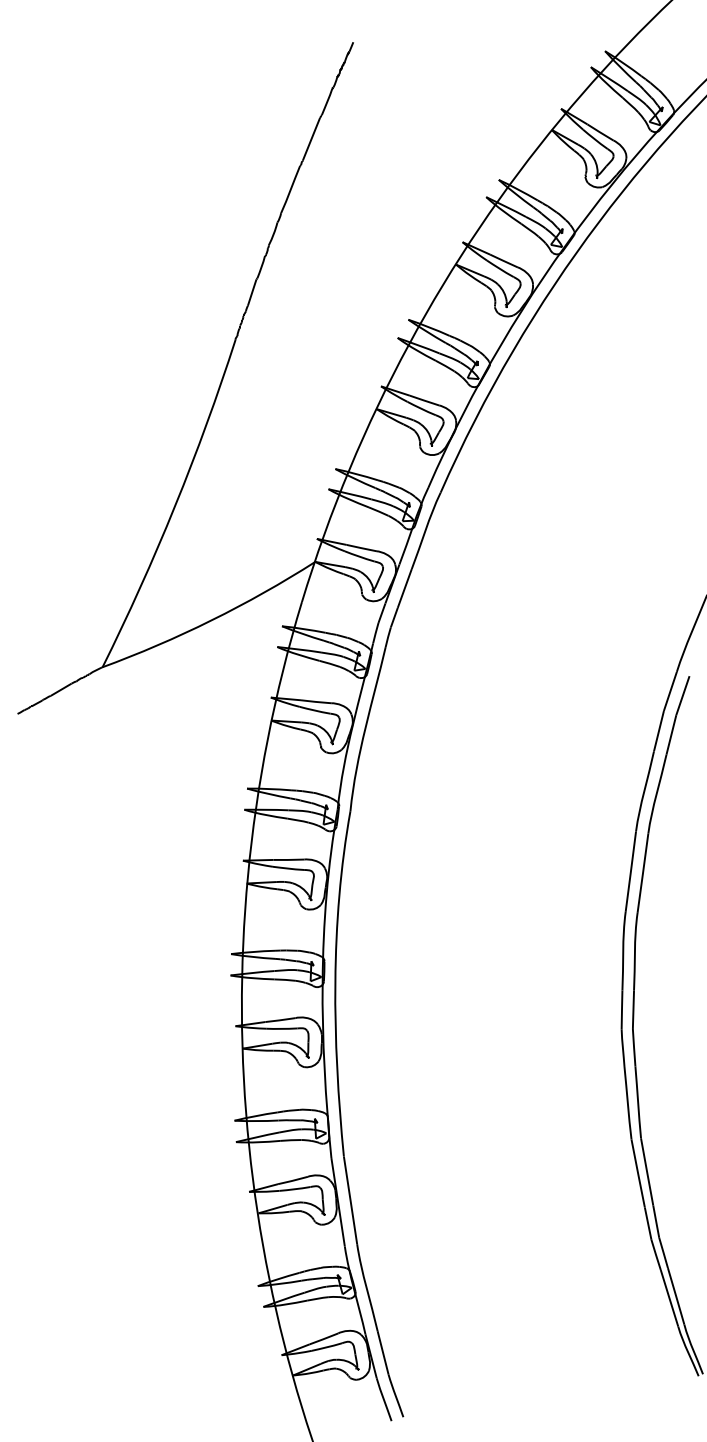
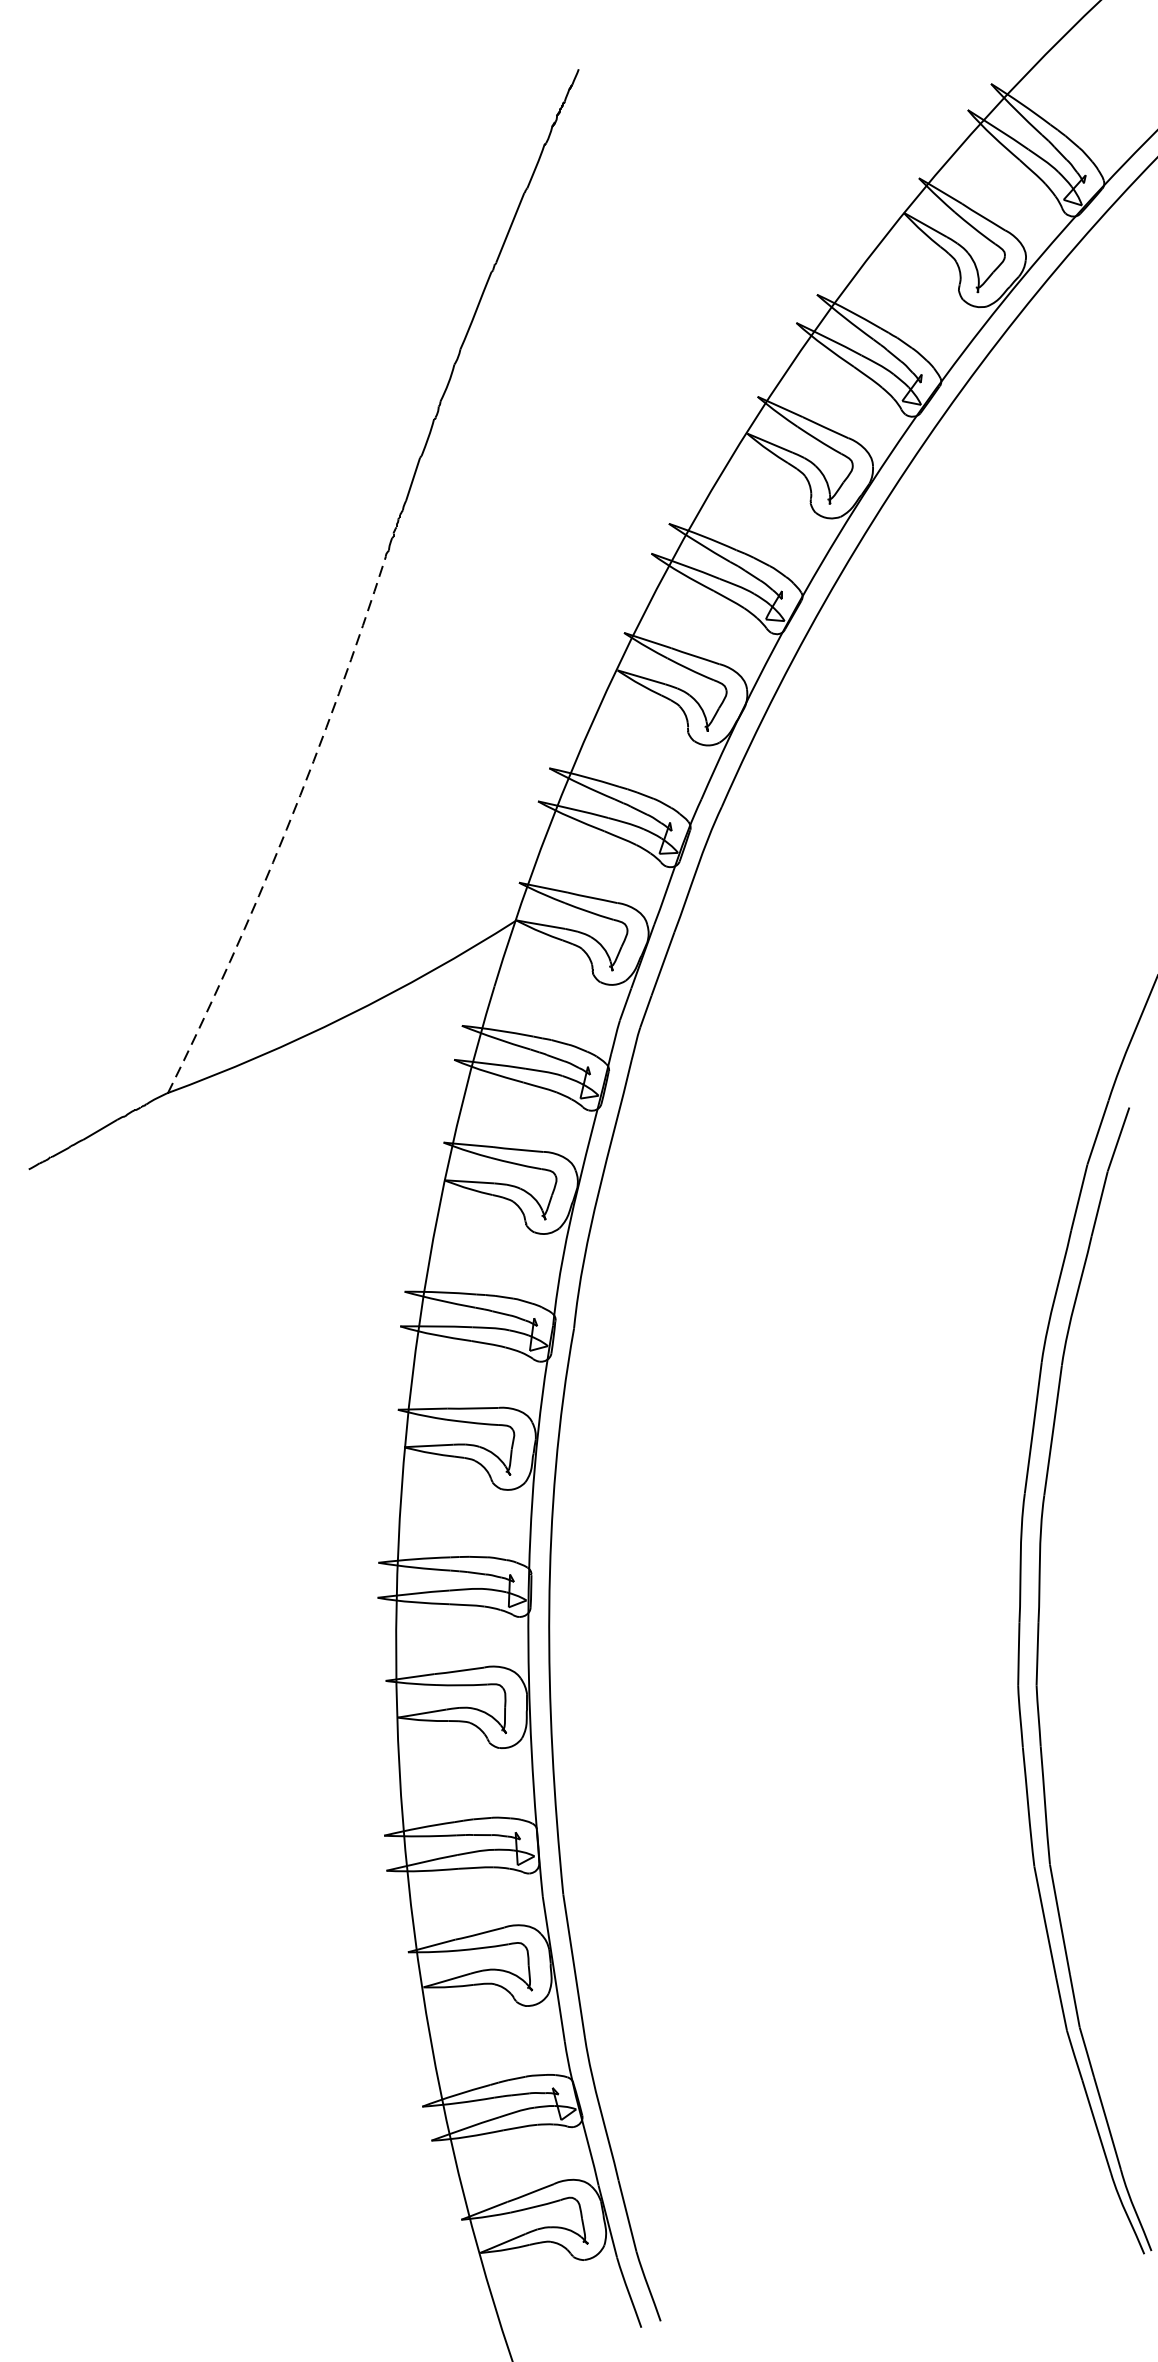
arc: (175, 506) -> (287, 829), solid -> dashed

